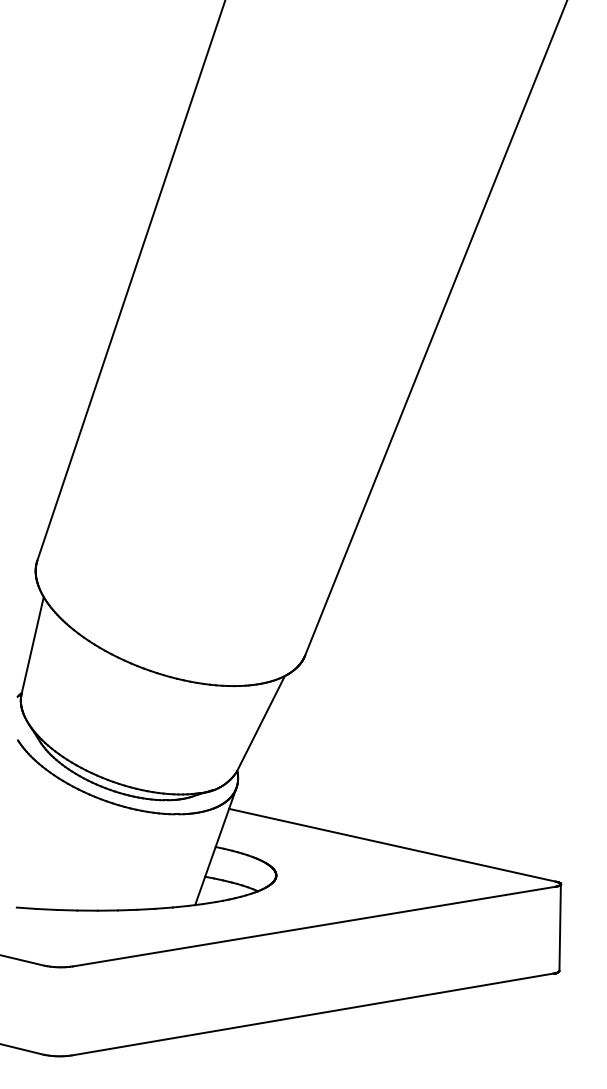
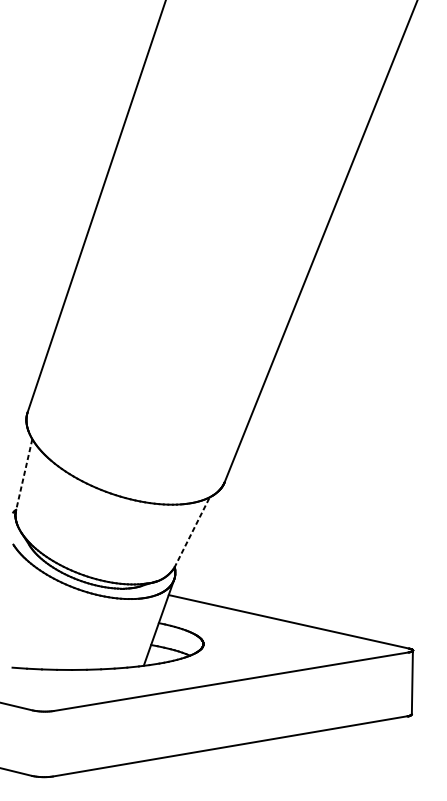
line: (32, 645) -> (24, 474), solid -> dashed
line: (260, 724) -> (191, 532), solid -> dashed

